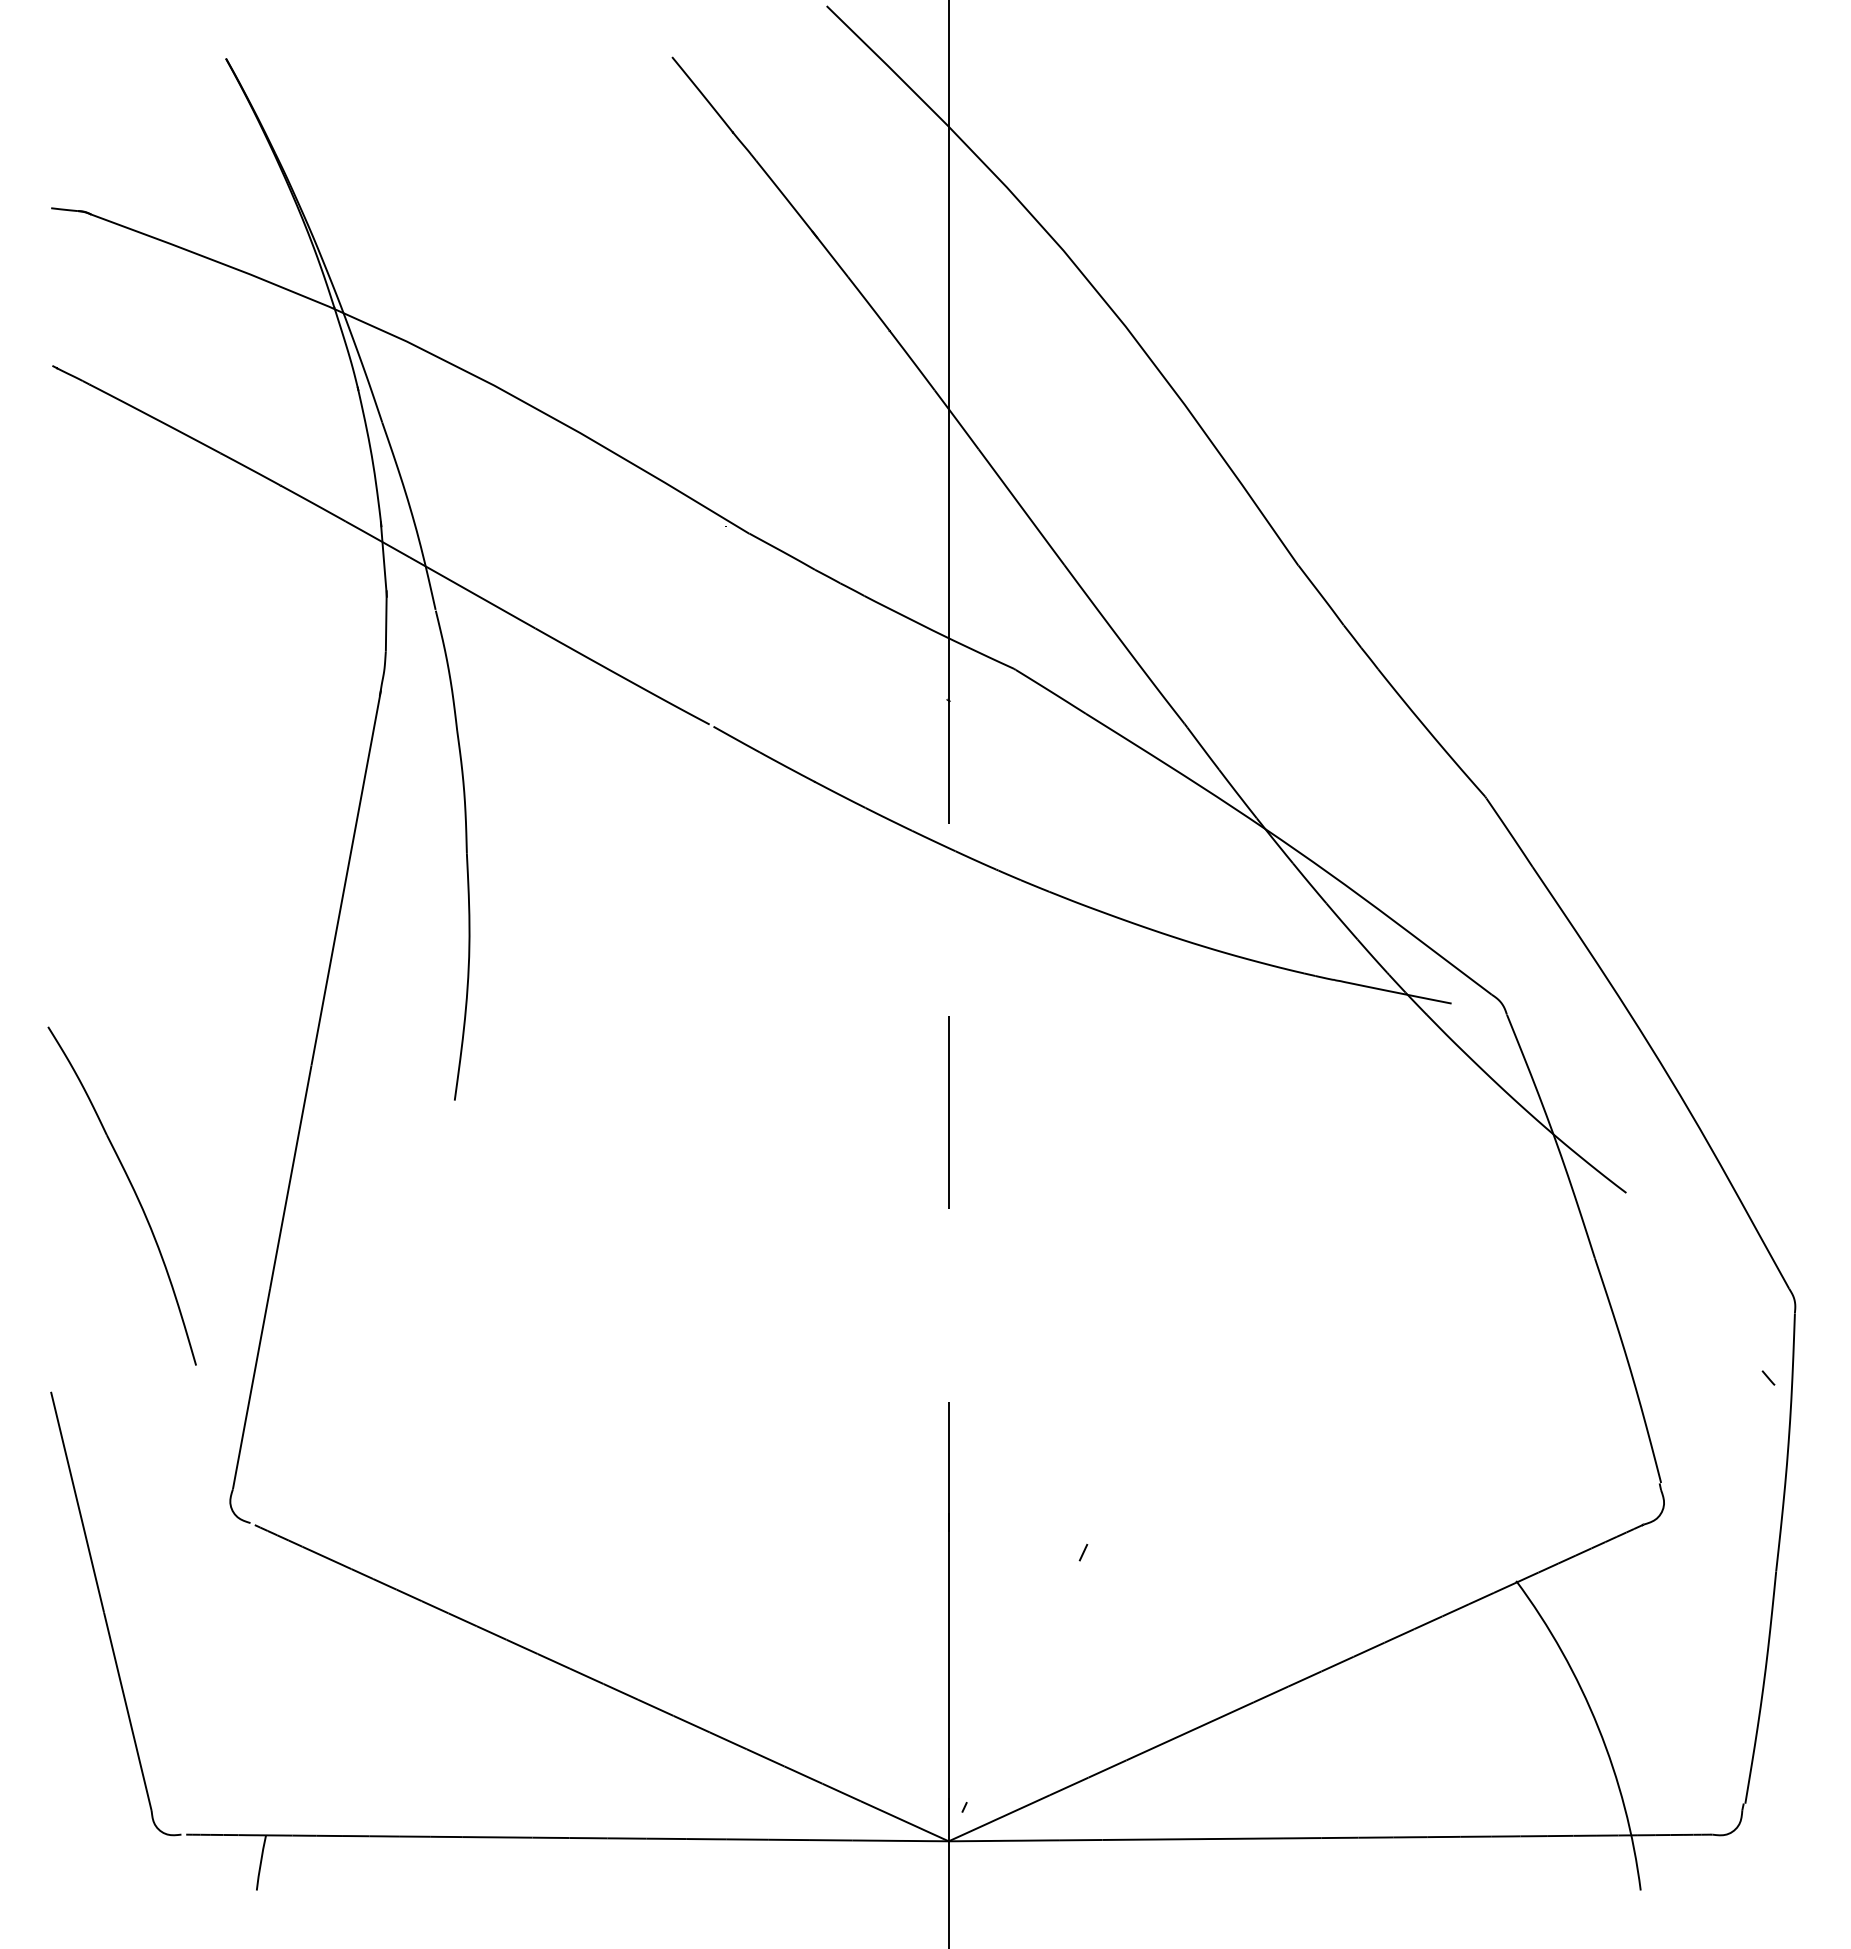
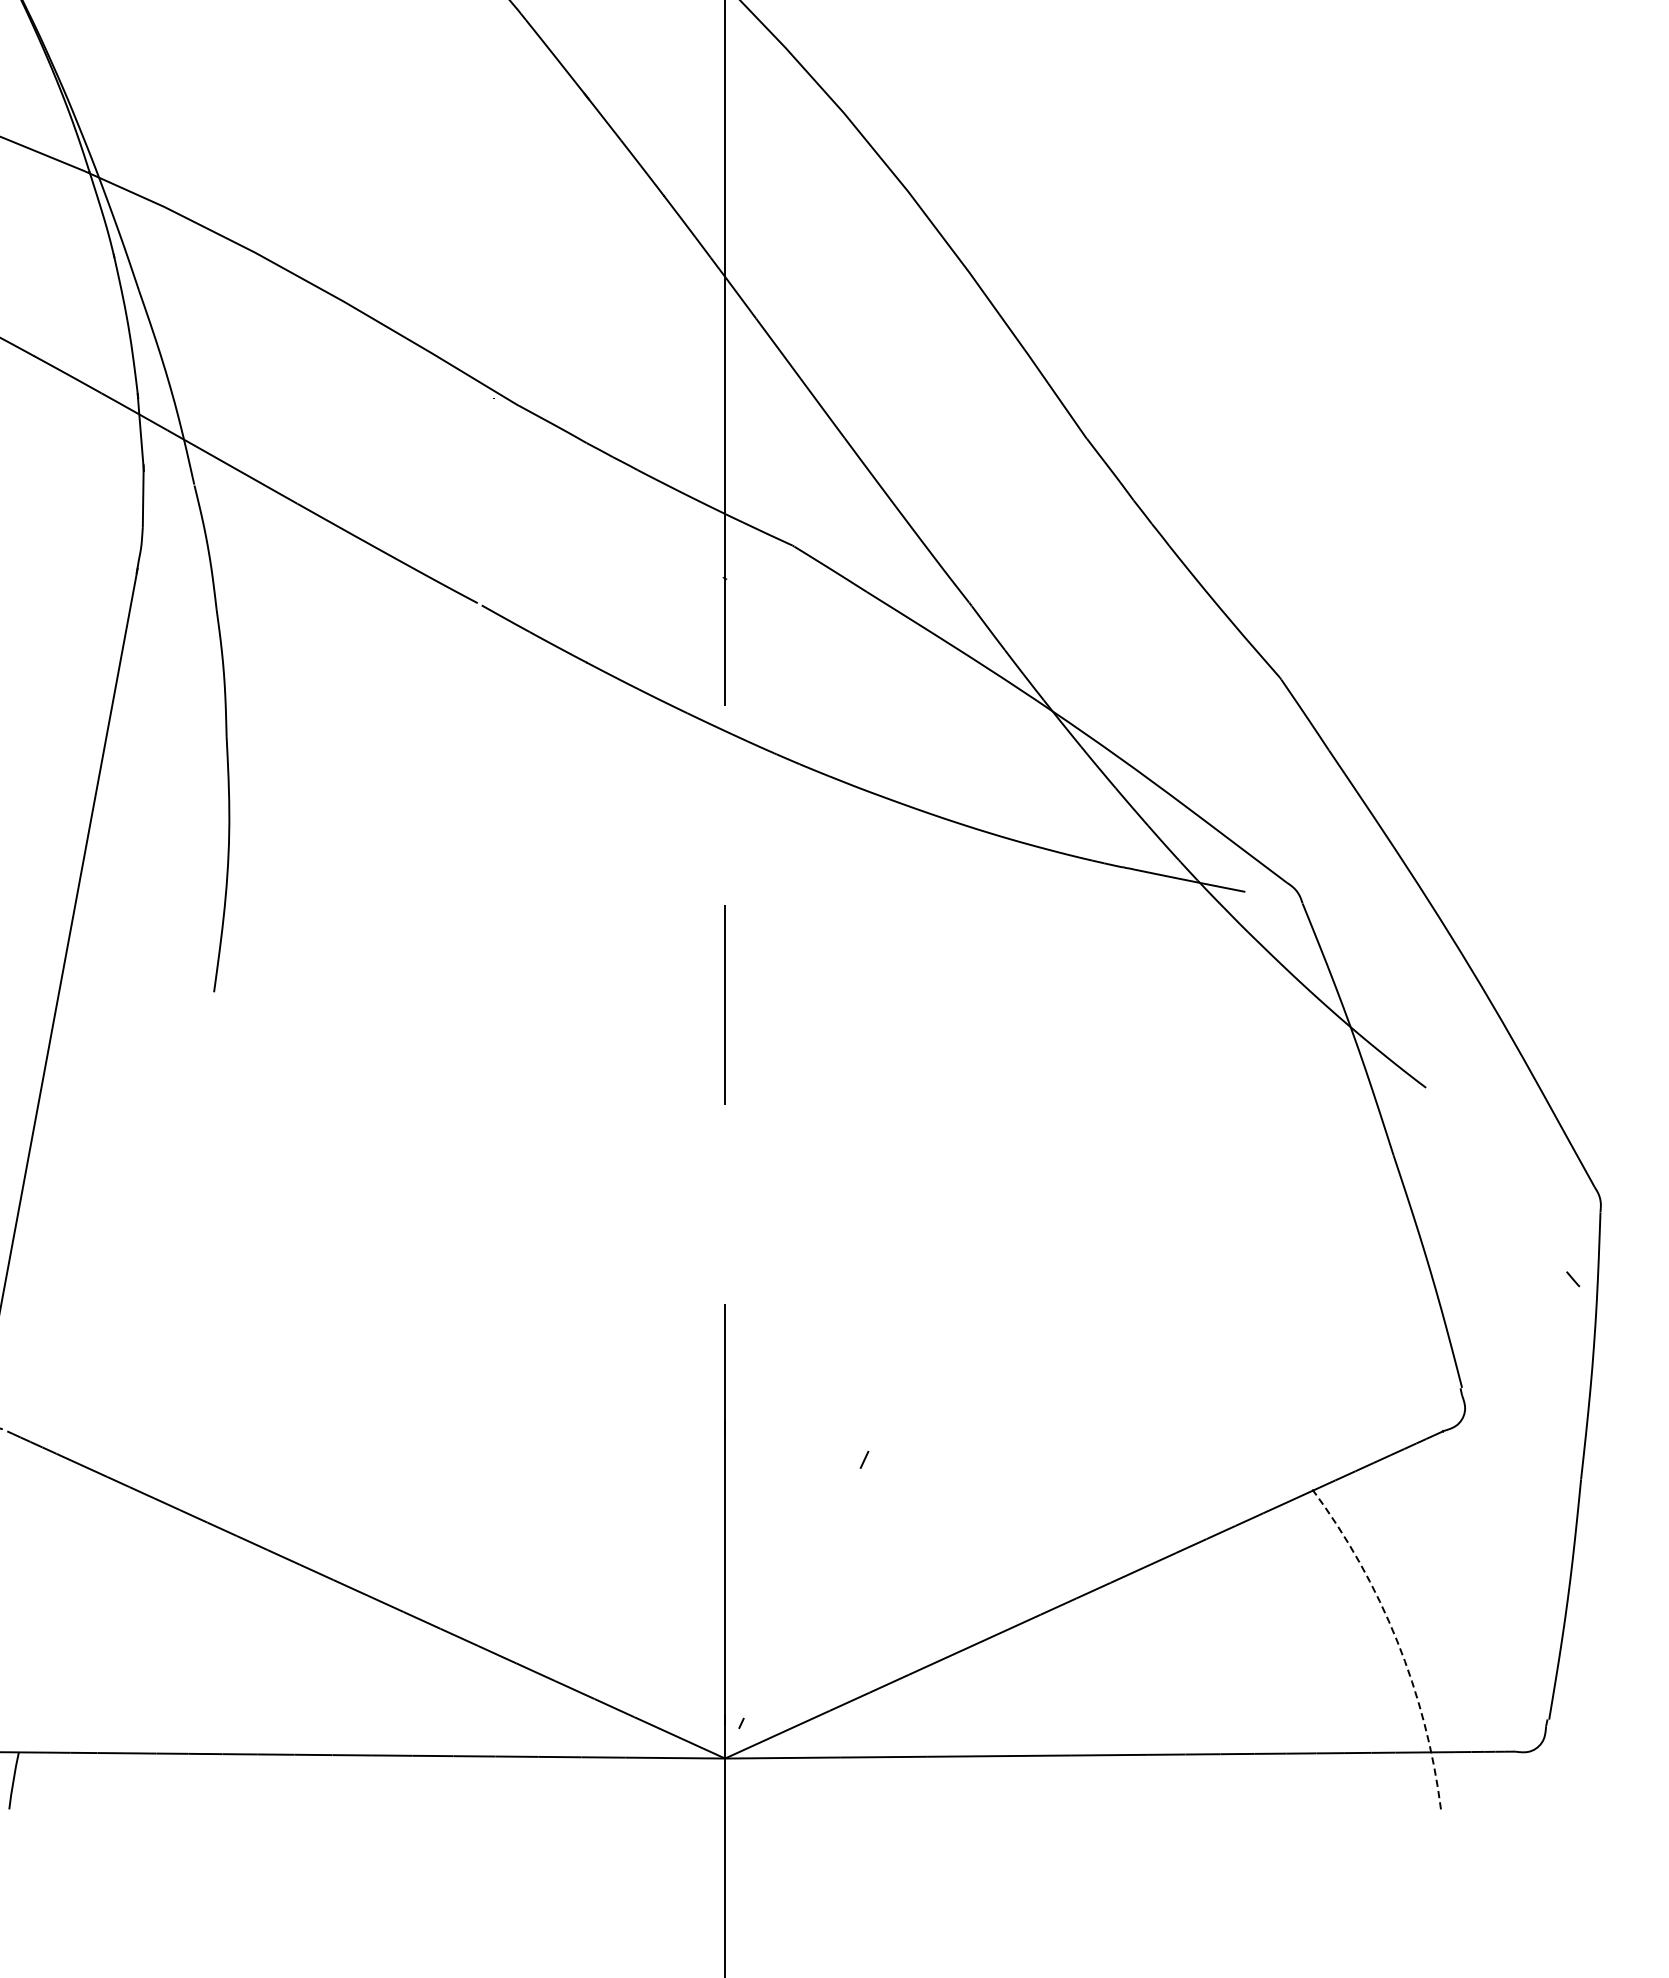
arc: (1598, 1727) -> (1397, 1640), solid -> dashed

